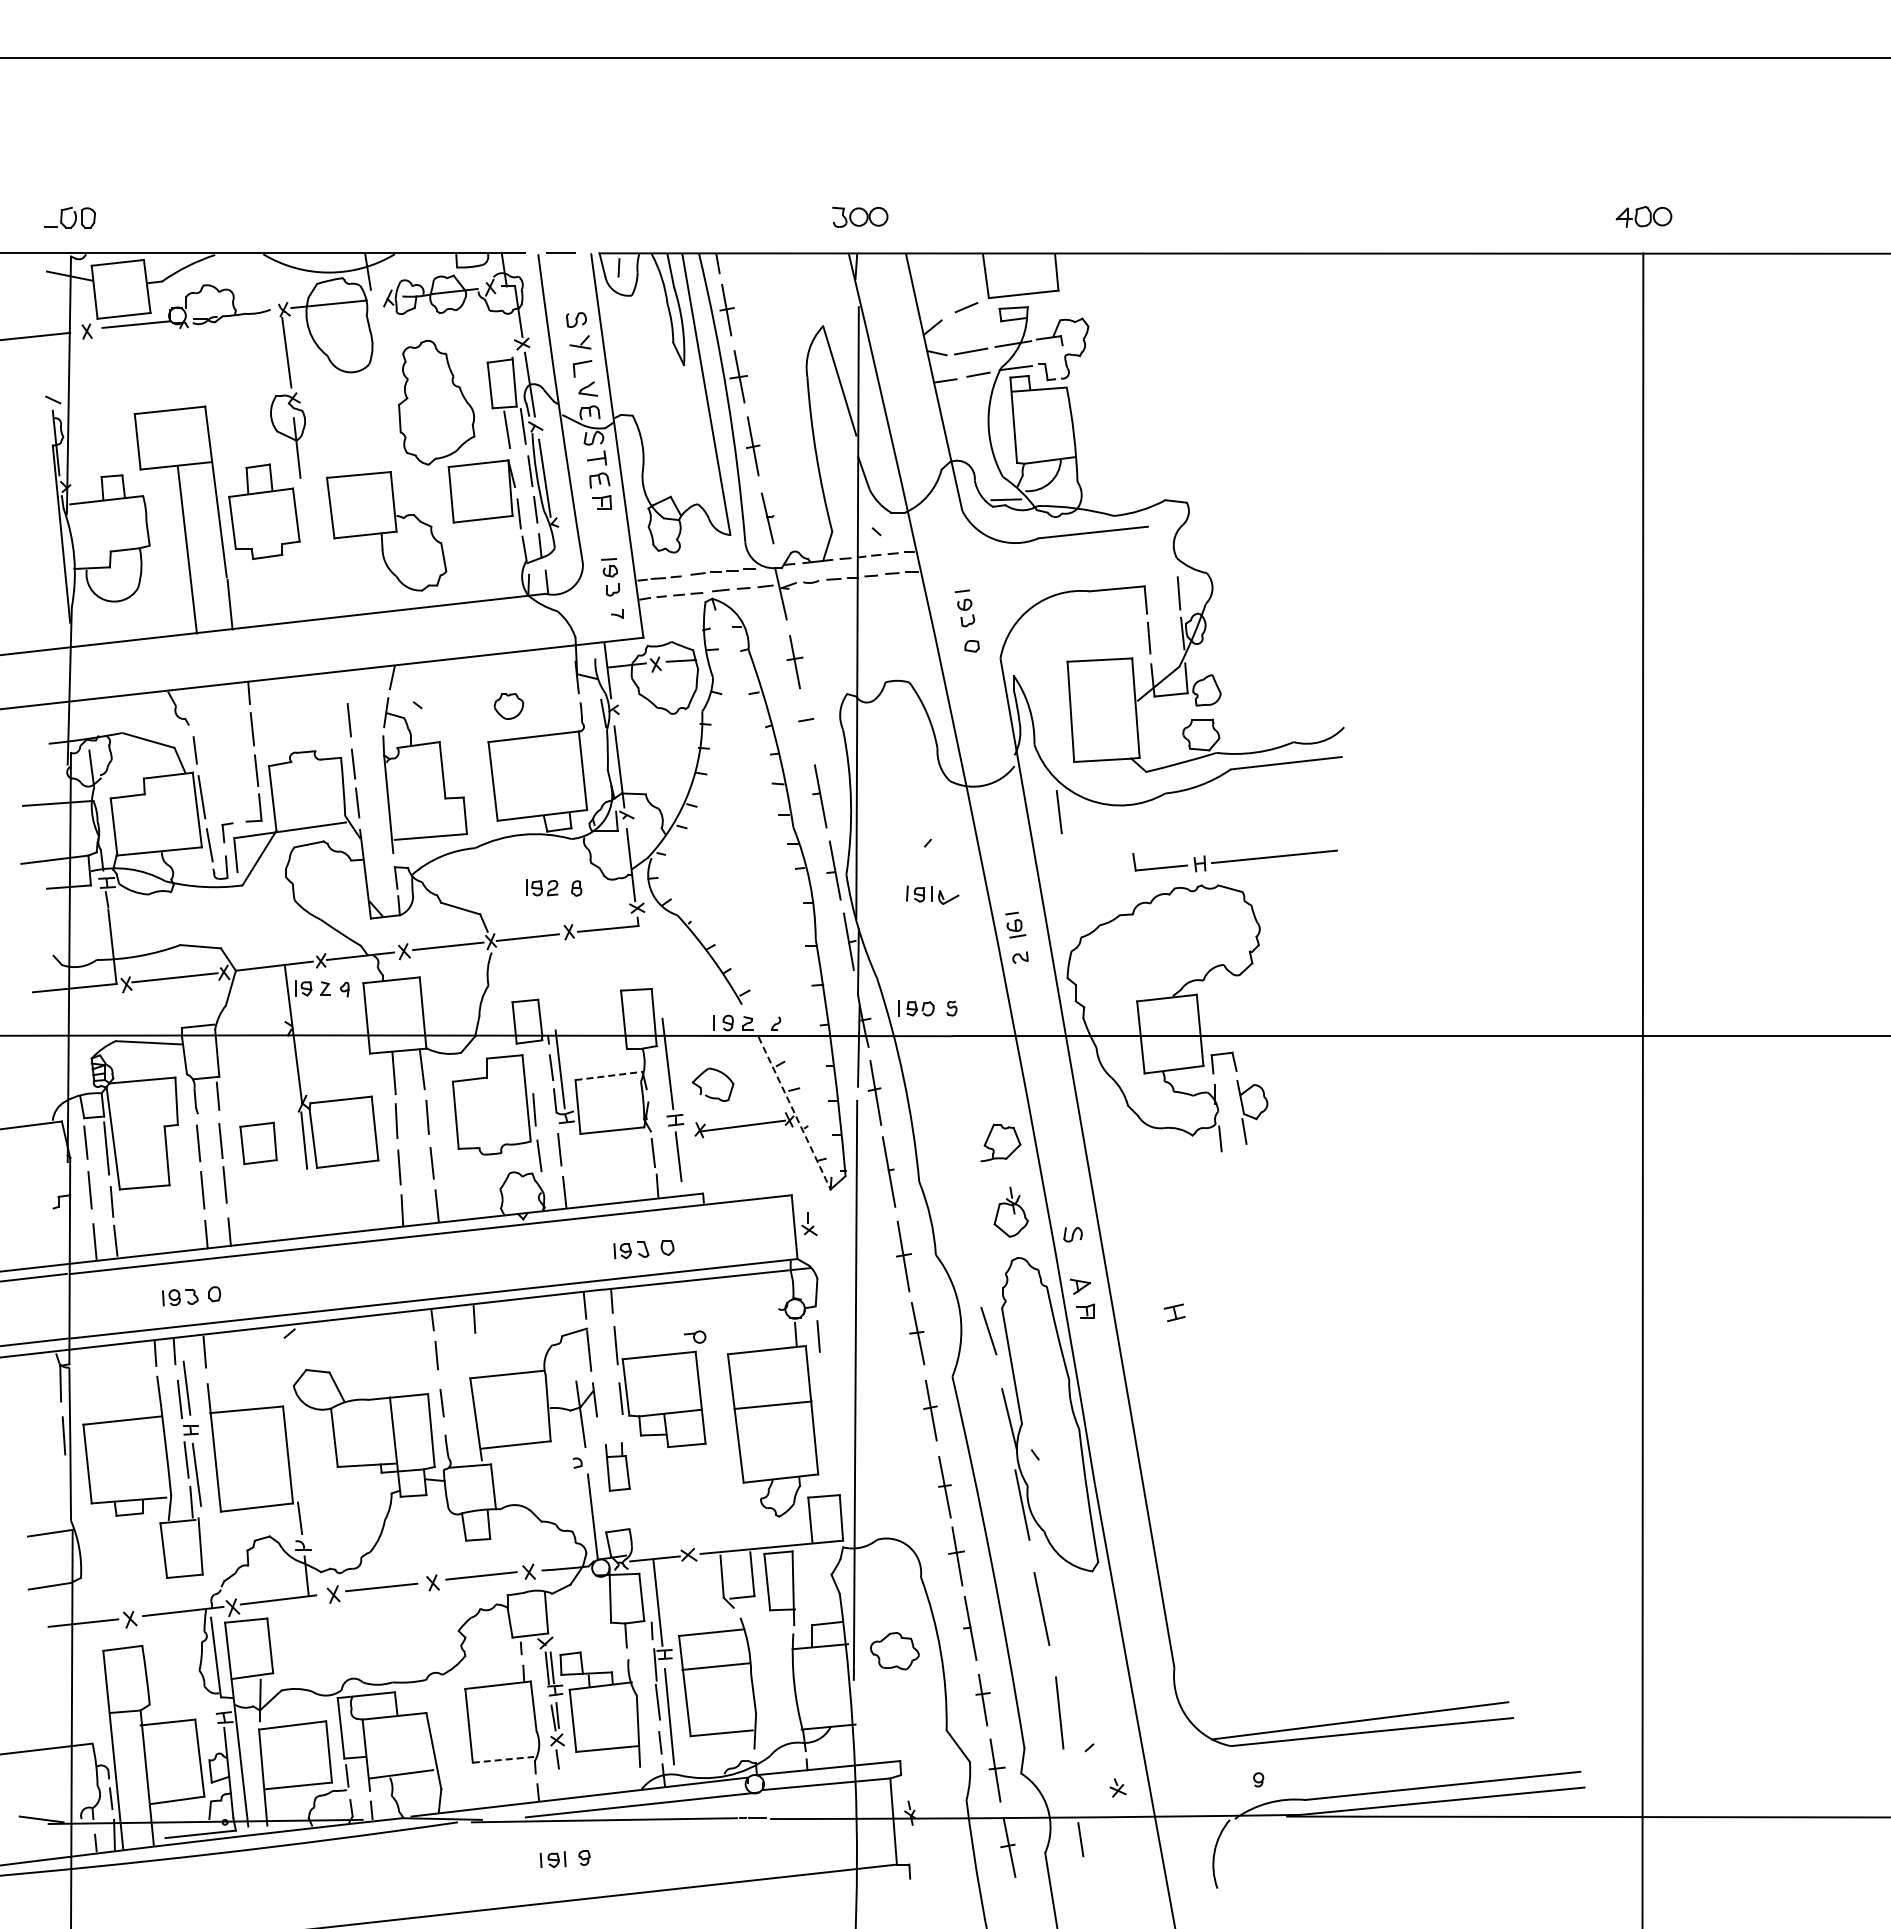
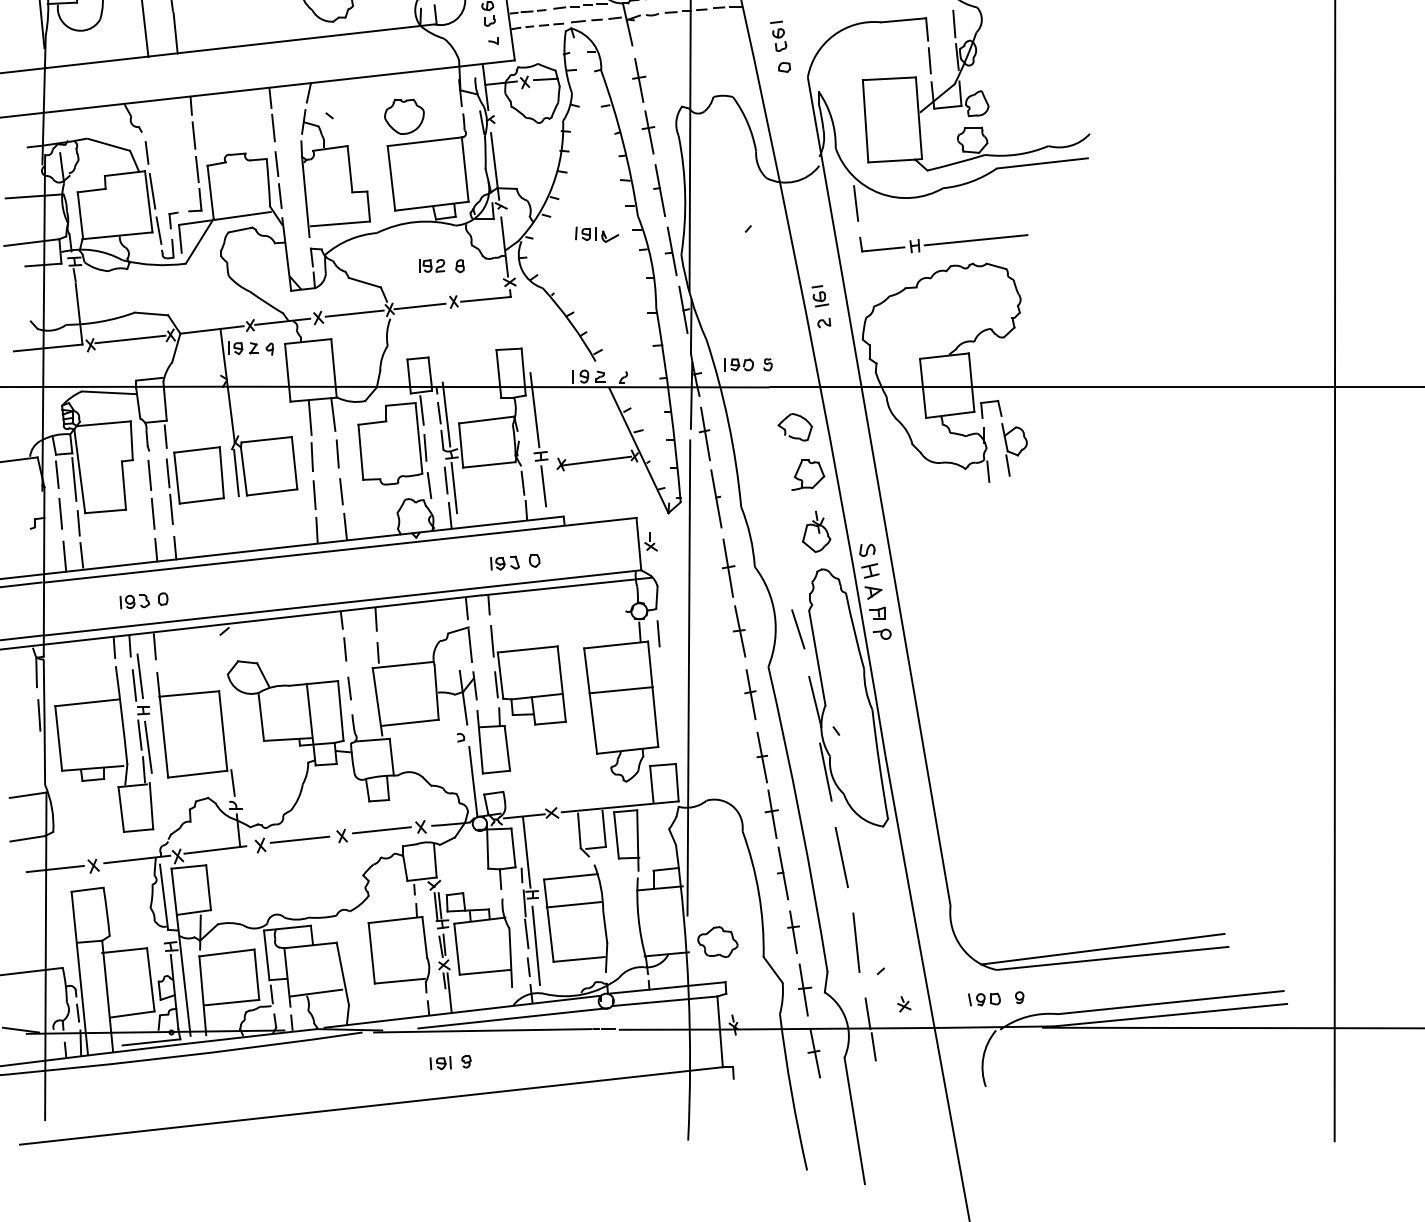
line: (345, 683) -> (270, 97), added
part: (508, 706) -> (404, 116), size x1.67
line: (807, 725) -> (649, 132), added
part: (1234, 860) -> (943, 243), moved
part: (932, 894) -> (596, 234), moved
line: (530, 1063) -> (422, 409), added
line: (609, 1075) -> (486, 419), dashed -> solid
part: (701, 1087) -> (785, 429), moved
line: (794, 1113) -> (638, 450), dashed -> solid
part: (258, 1143) -> (198, 475), size x1.67
line: (569, 1158) -> (454, 487), added
part: (1174, 1312) -> (870, 570), moved
part: (695, 1336) -> (882, 633), moved
line: (476, 1359) -> (377, 652), added
part: (617, 1466) -> (493, 740), size x1.67
part: (894, 1651) -> (717, 942), moved
line: (503, 1759) -> (400, 980), dashed -> solid
line: (563, 1773) -> (449, 992), added
part: (1215, 1782) -> (984, 999), added
line: (1073, 1799) -> (867, 1013), added

